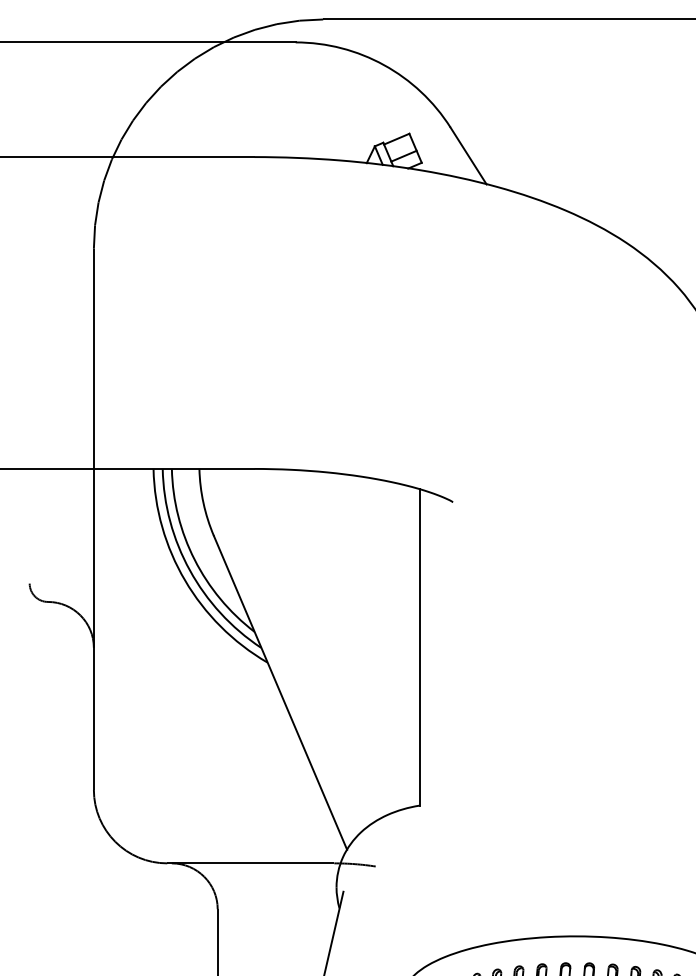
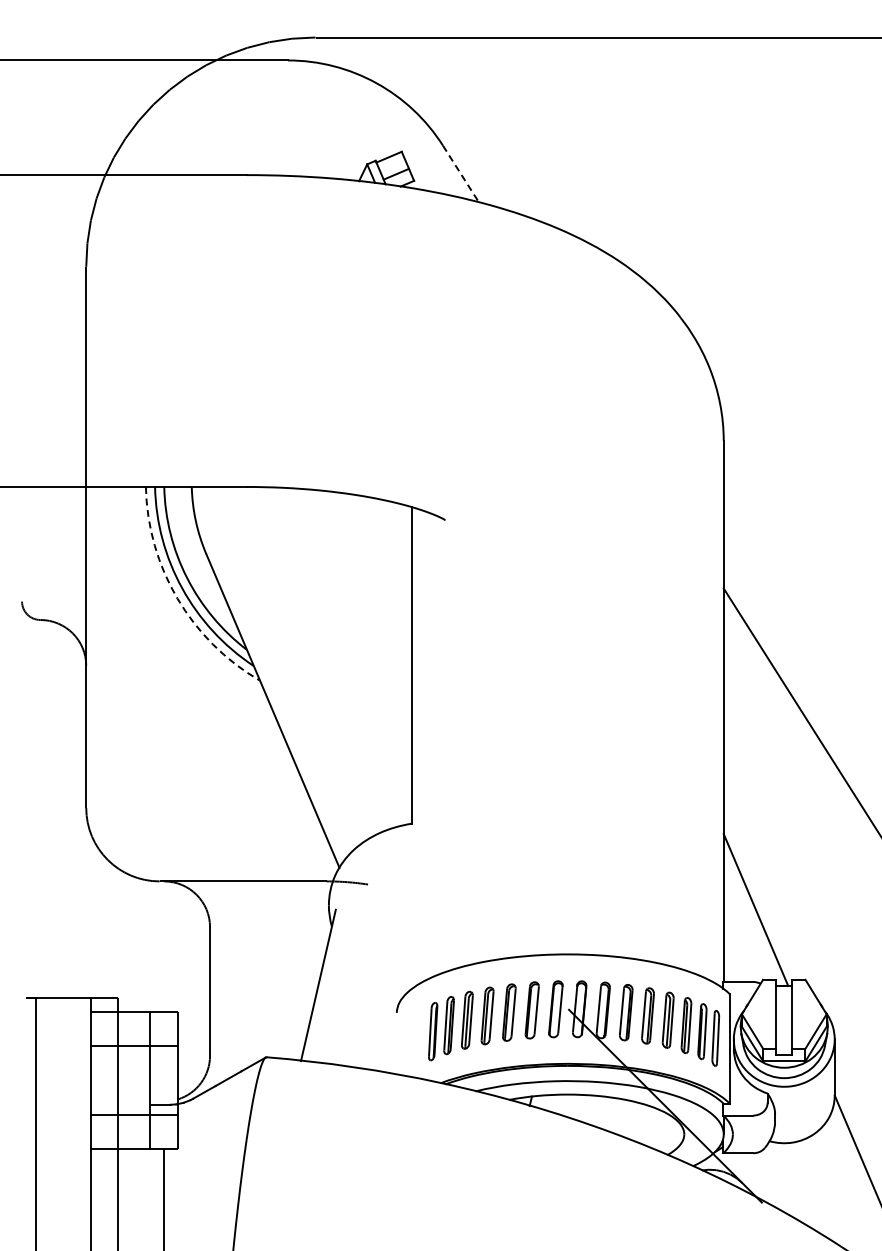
line: (468, 156) -> (460, 174), solid -> dashed
arc: (185, 580) -> (177, 598), solid -> dashed

